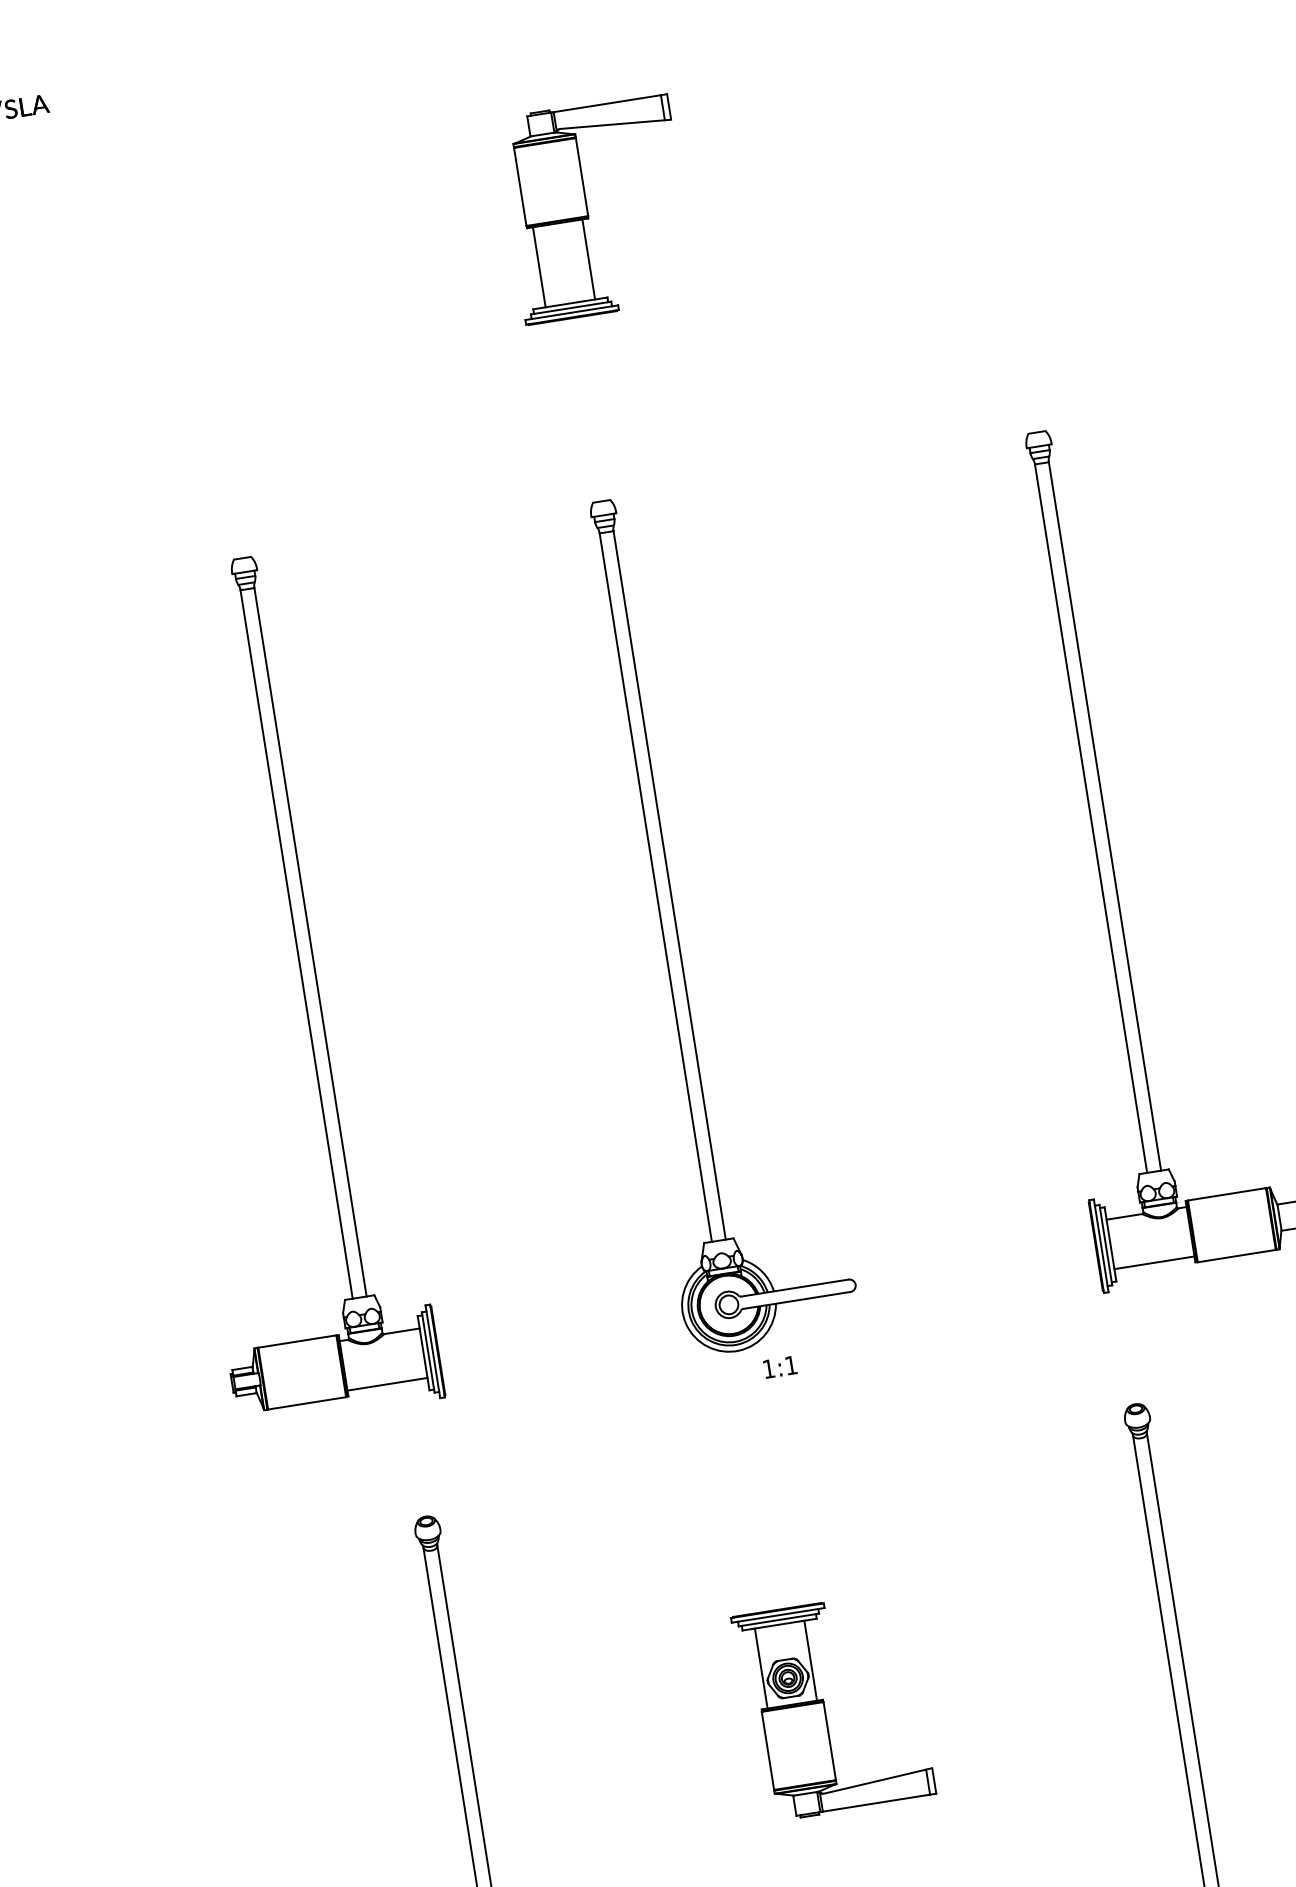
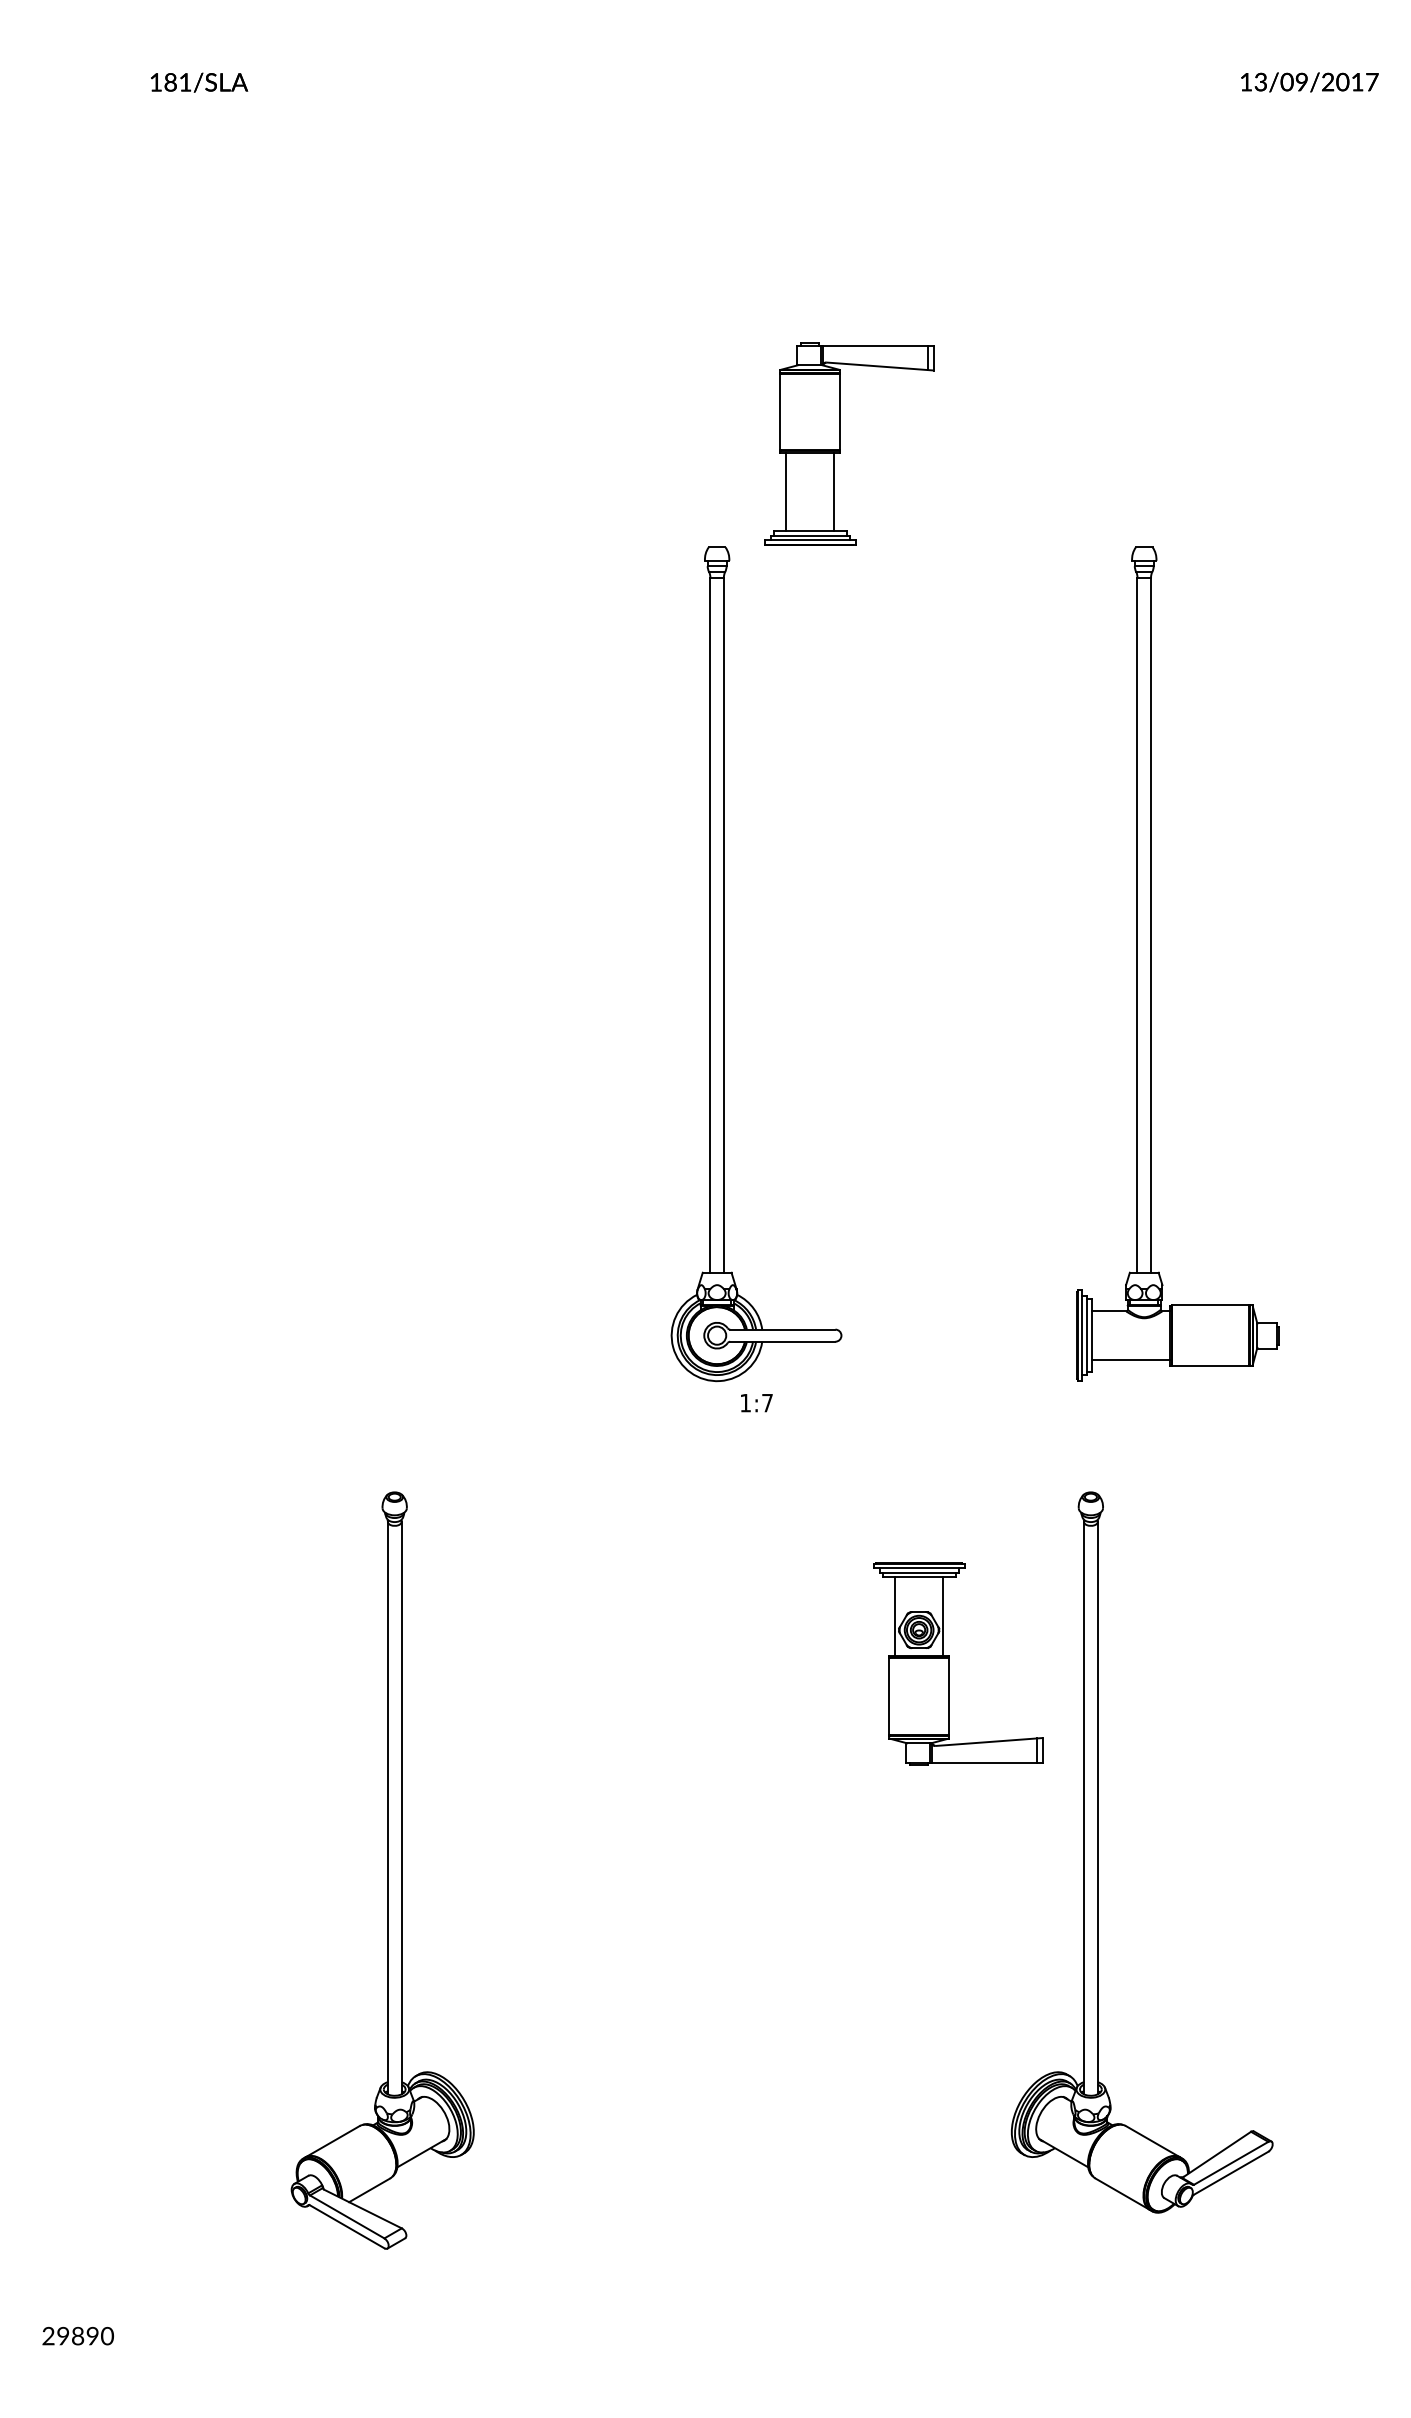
part: (587, 209) -> (840, 443), moved
part: (302, 983) -> (357, 963), removed
text: (791, 1365) -> (767, 1403), 1:1 -> 1:7
part: (824, 1707) -> (949, 1663), moved

